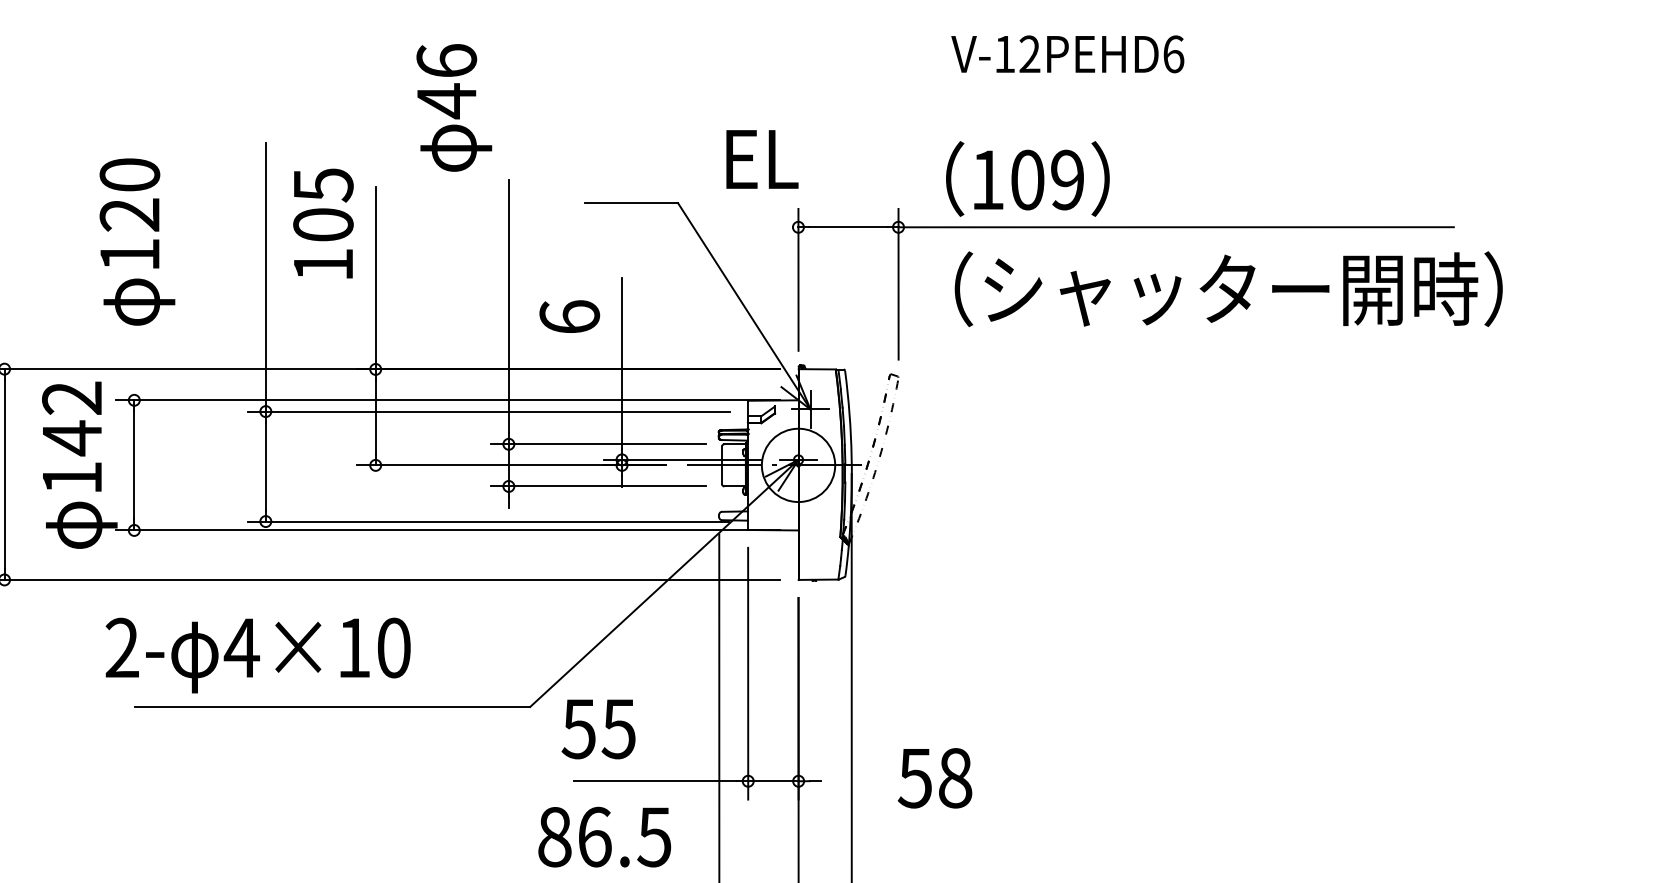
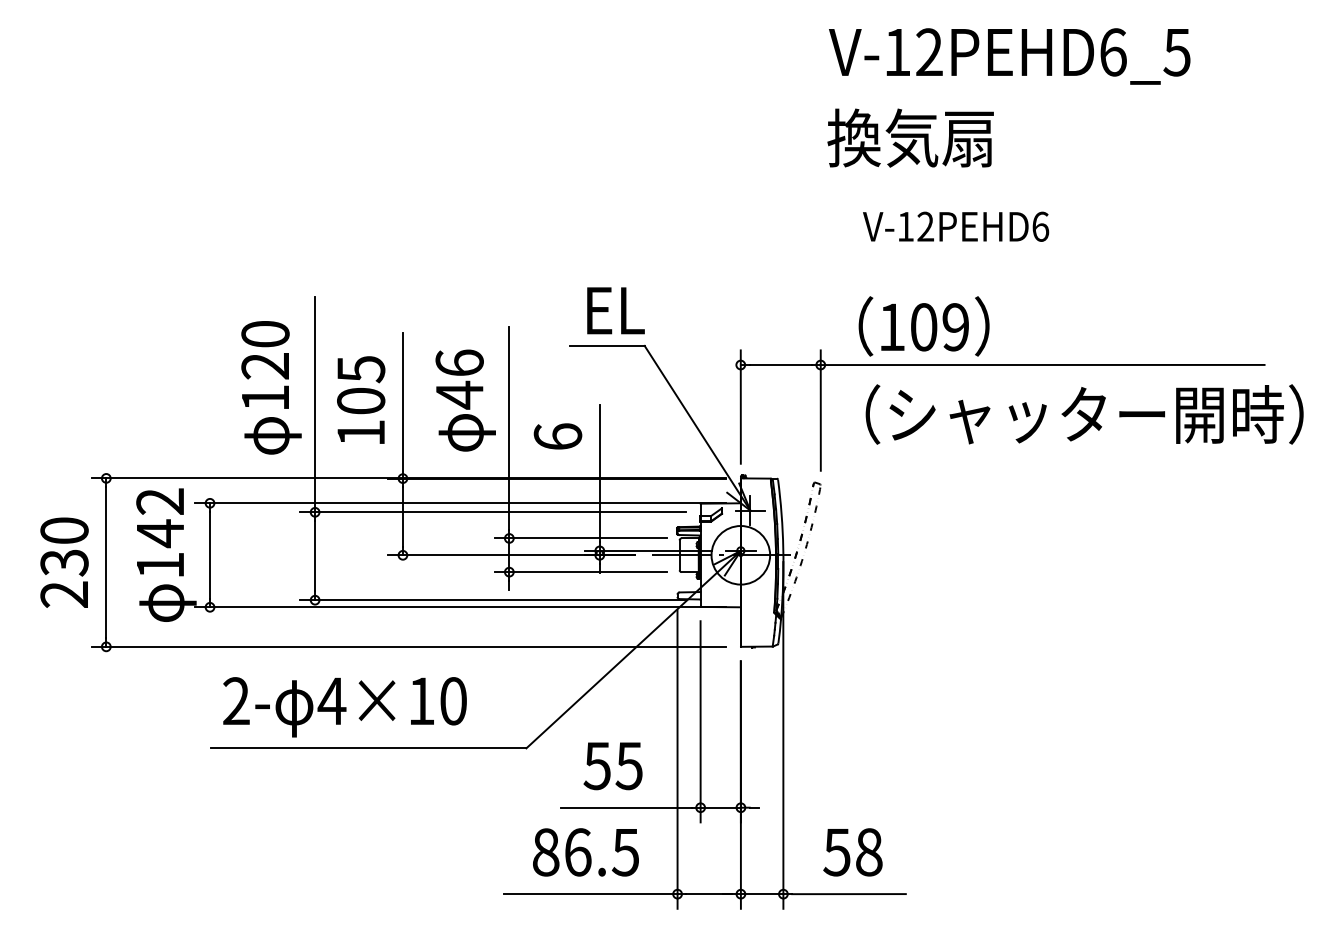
text: (453, 107) -> (465, 400), moved
text: (761, 159) -> (615, 310), moved
text: (323, 222) -> (361, 399), moved
text: (137, 241) -> (271, 387), moved
text: (257, 655) -> (344, 707), moved
text: (597, 729) -> (612, 766), moved
text: (934, 778) -> (852, 852), moved

